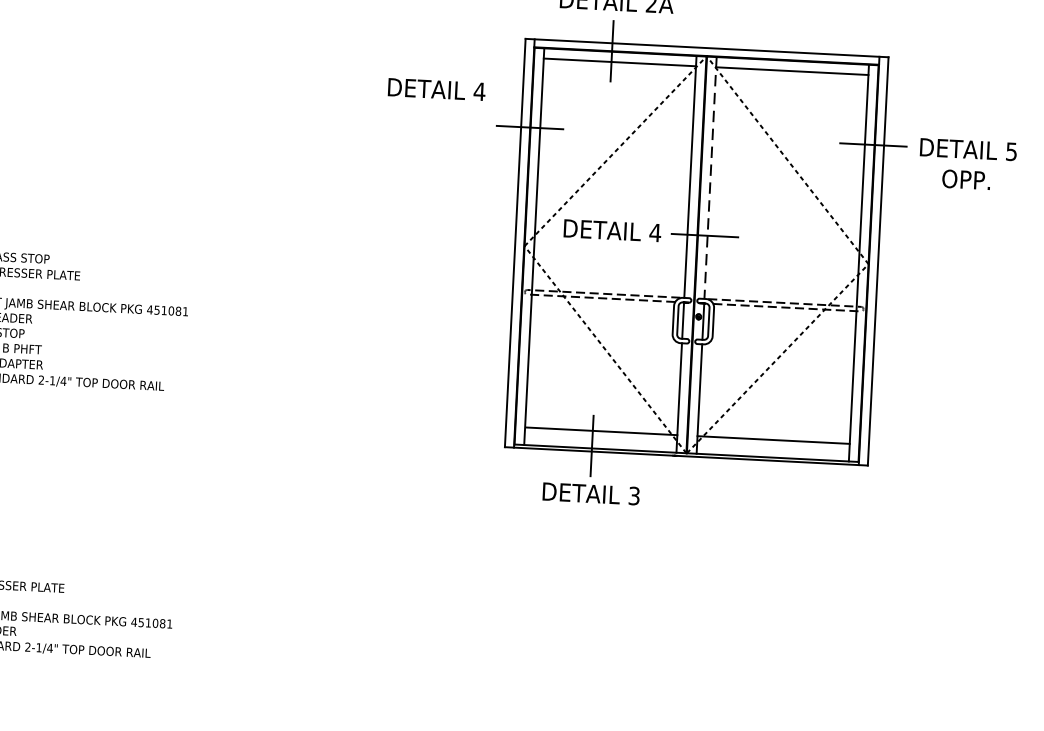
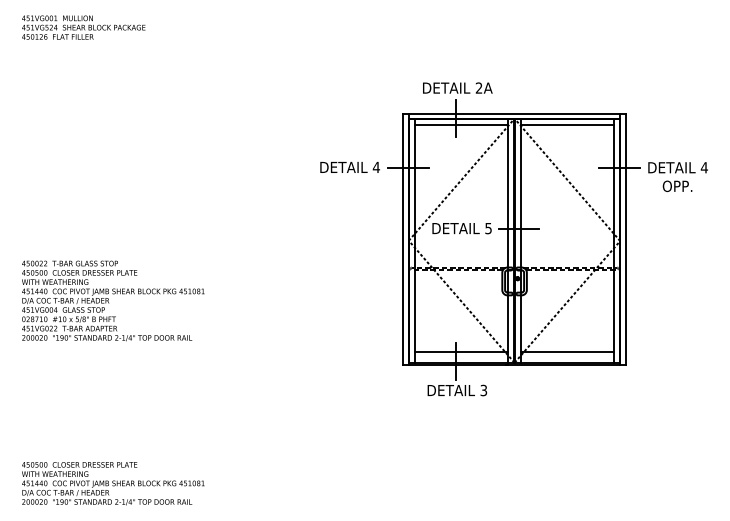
text: (435, 89) -> (349, 167), moved
text: (1010, 151) -> (703, 167), 5 -> 4
line: (710, 178) -> (520, 193), dashed -> solid
text: (655, 232) -> (488, 228), 4 -> 5

